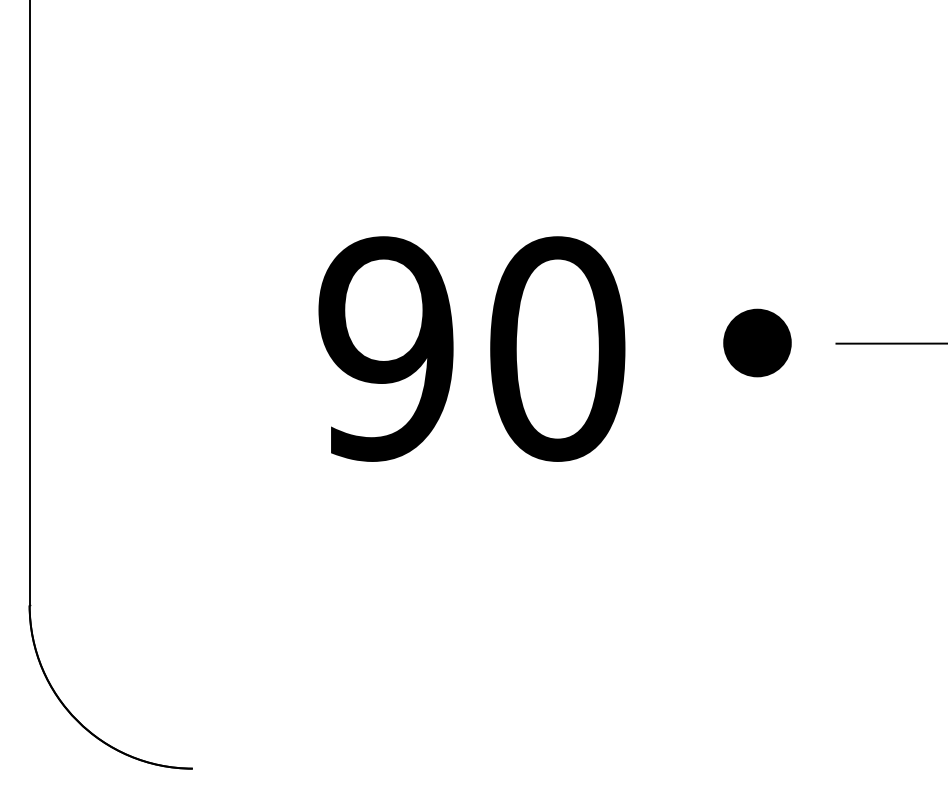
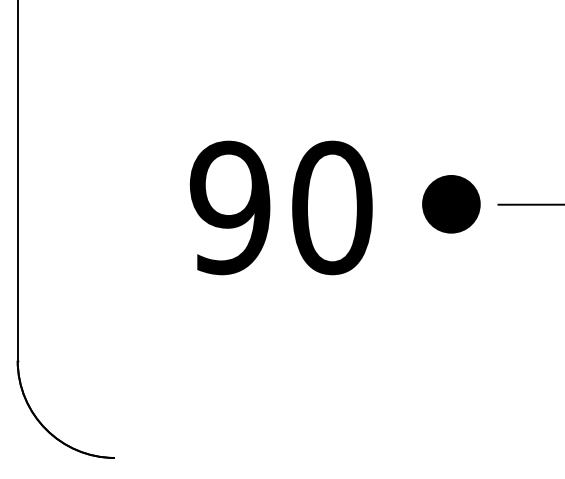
part: (757, 343) -> (451, 204), size x1.43

